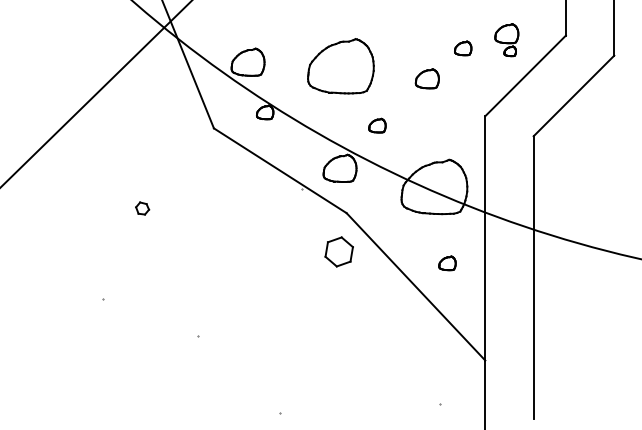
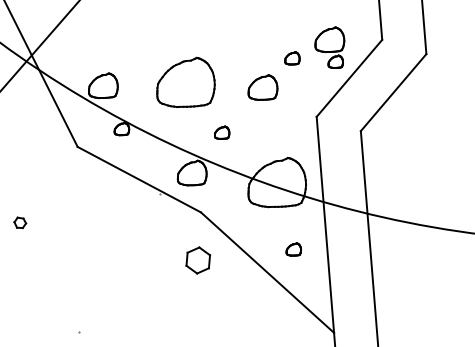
part: (506, 39) -> (329, 47), size x1.43
part: (427, 78) -> (262, 87), size x1.43
part: (338, 251) -> (197, 260), moved

